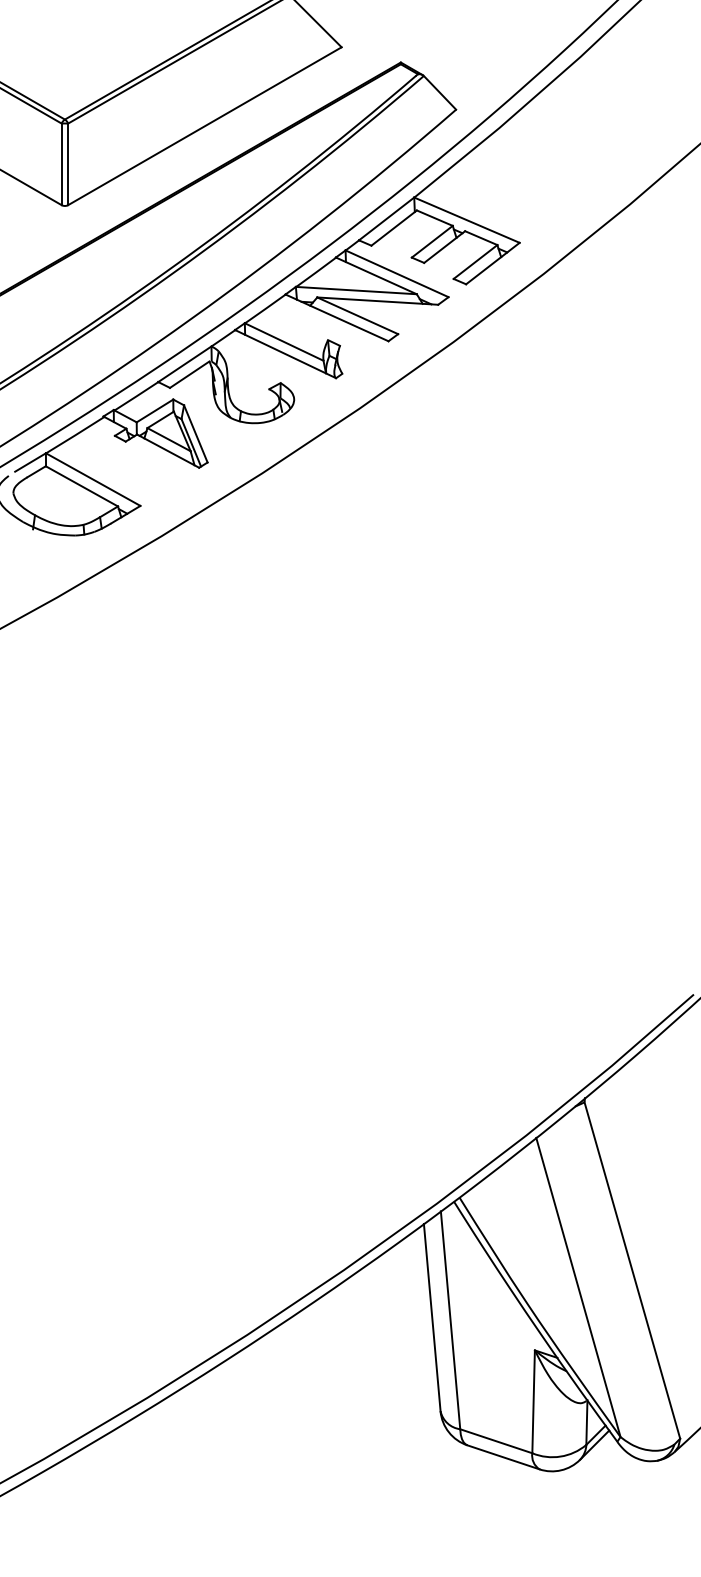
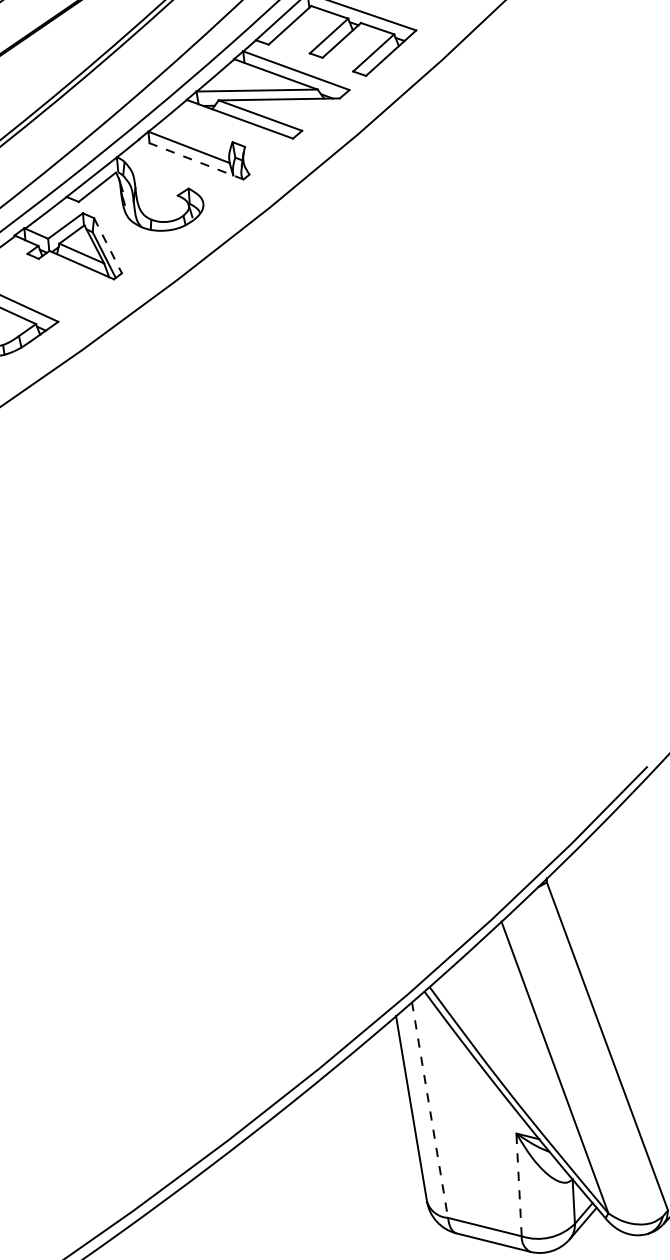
line: (285, 354) -> (191, 159), solid -> dashed
line: (195, 433) -> (107, 245), solid -> dashed
line: (450, 1320) -> (429, 1110), solid -> dashed
line: (533, 1401) -> (518, 1184), solid -> dashed

